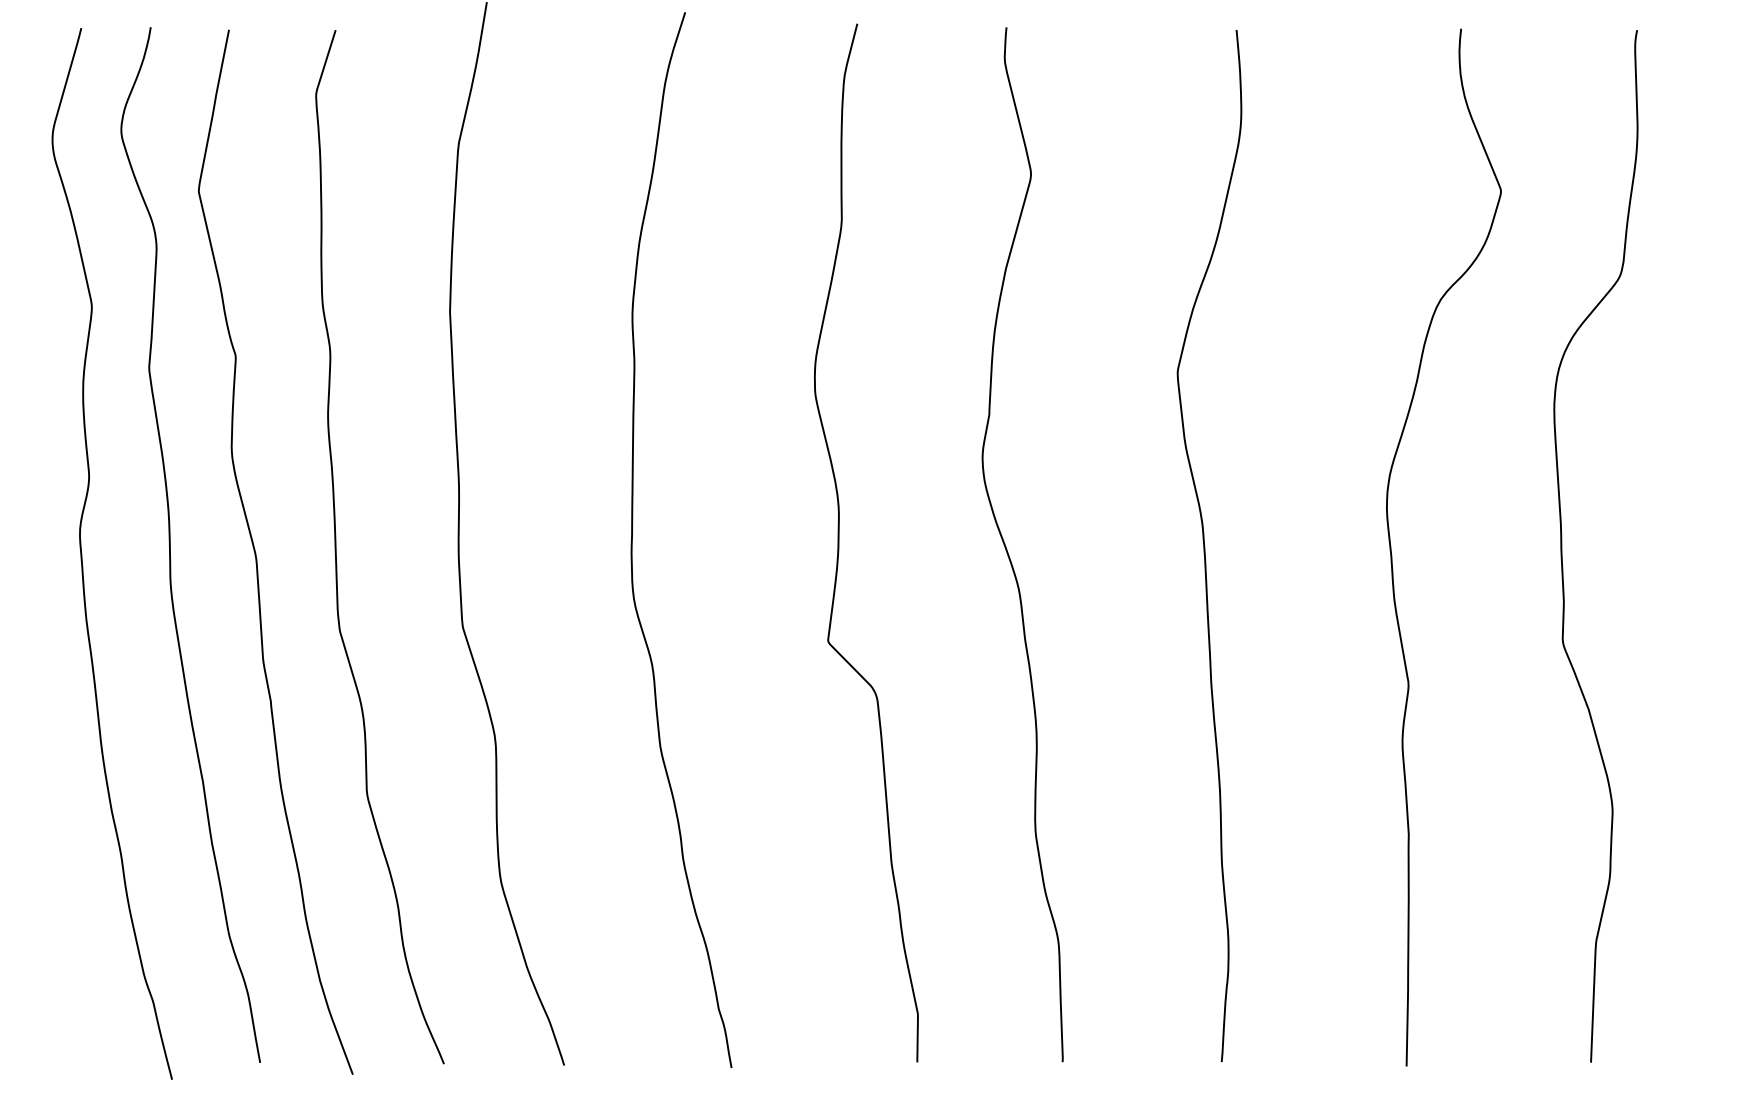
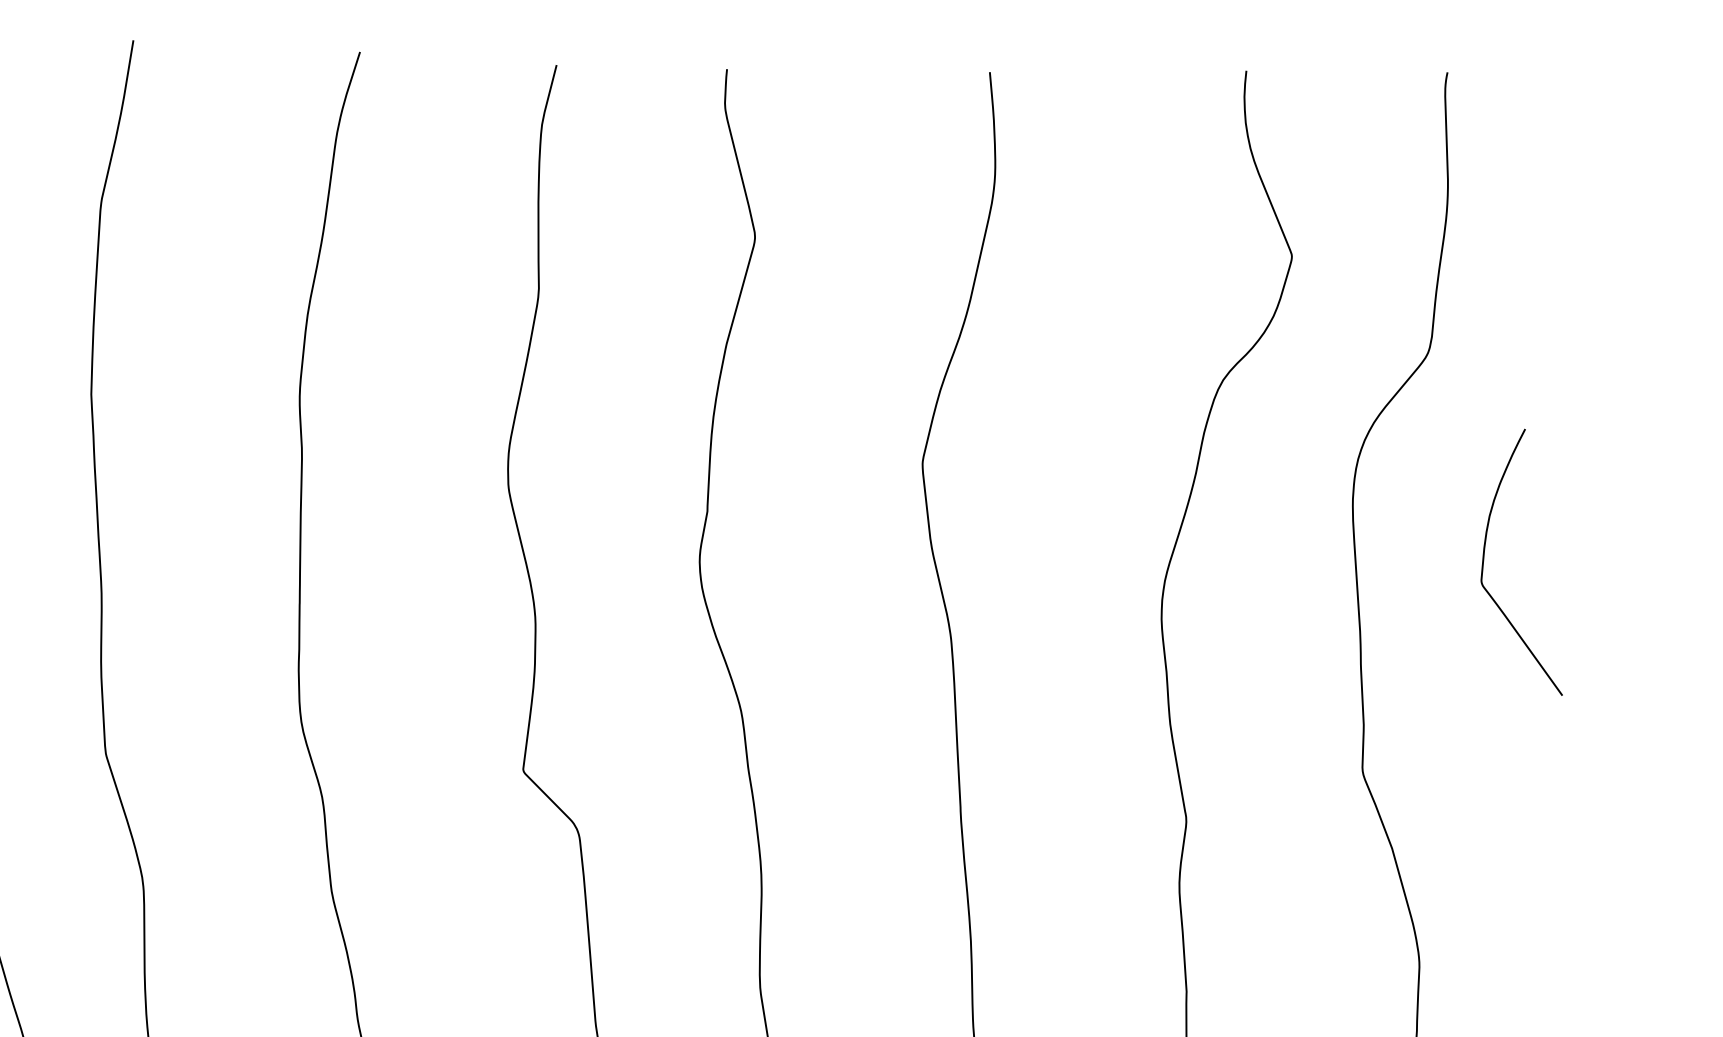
curve: (1669, 458) -> (1484, 561), added

